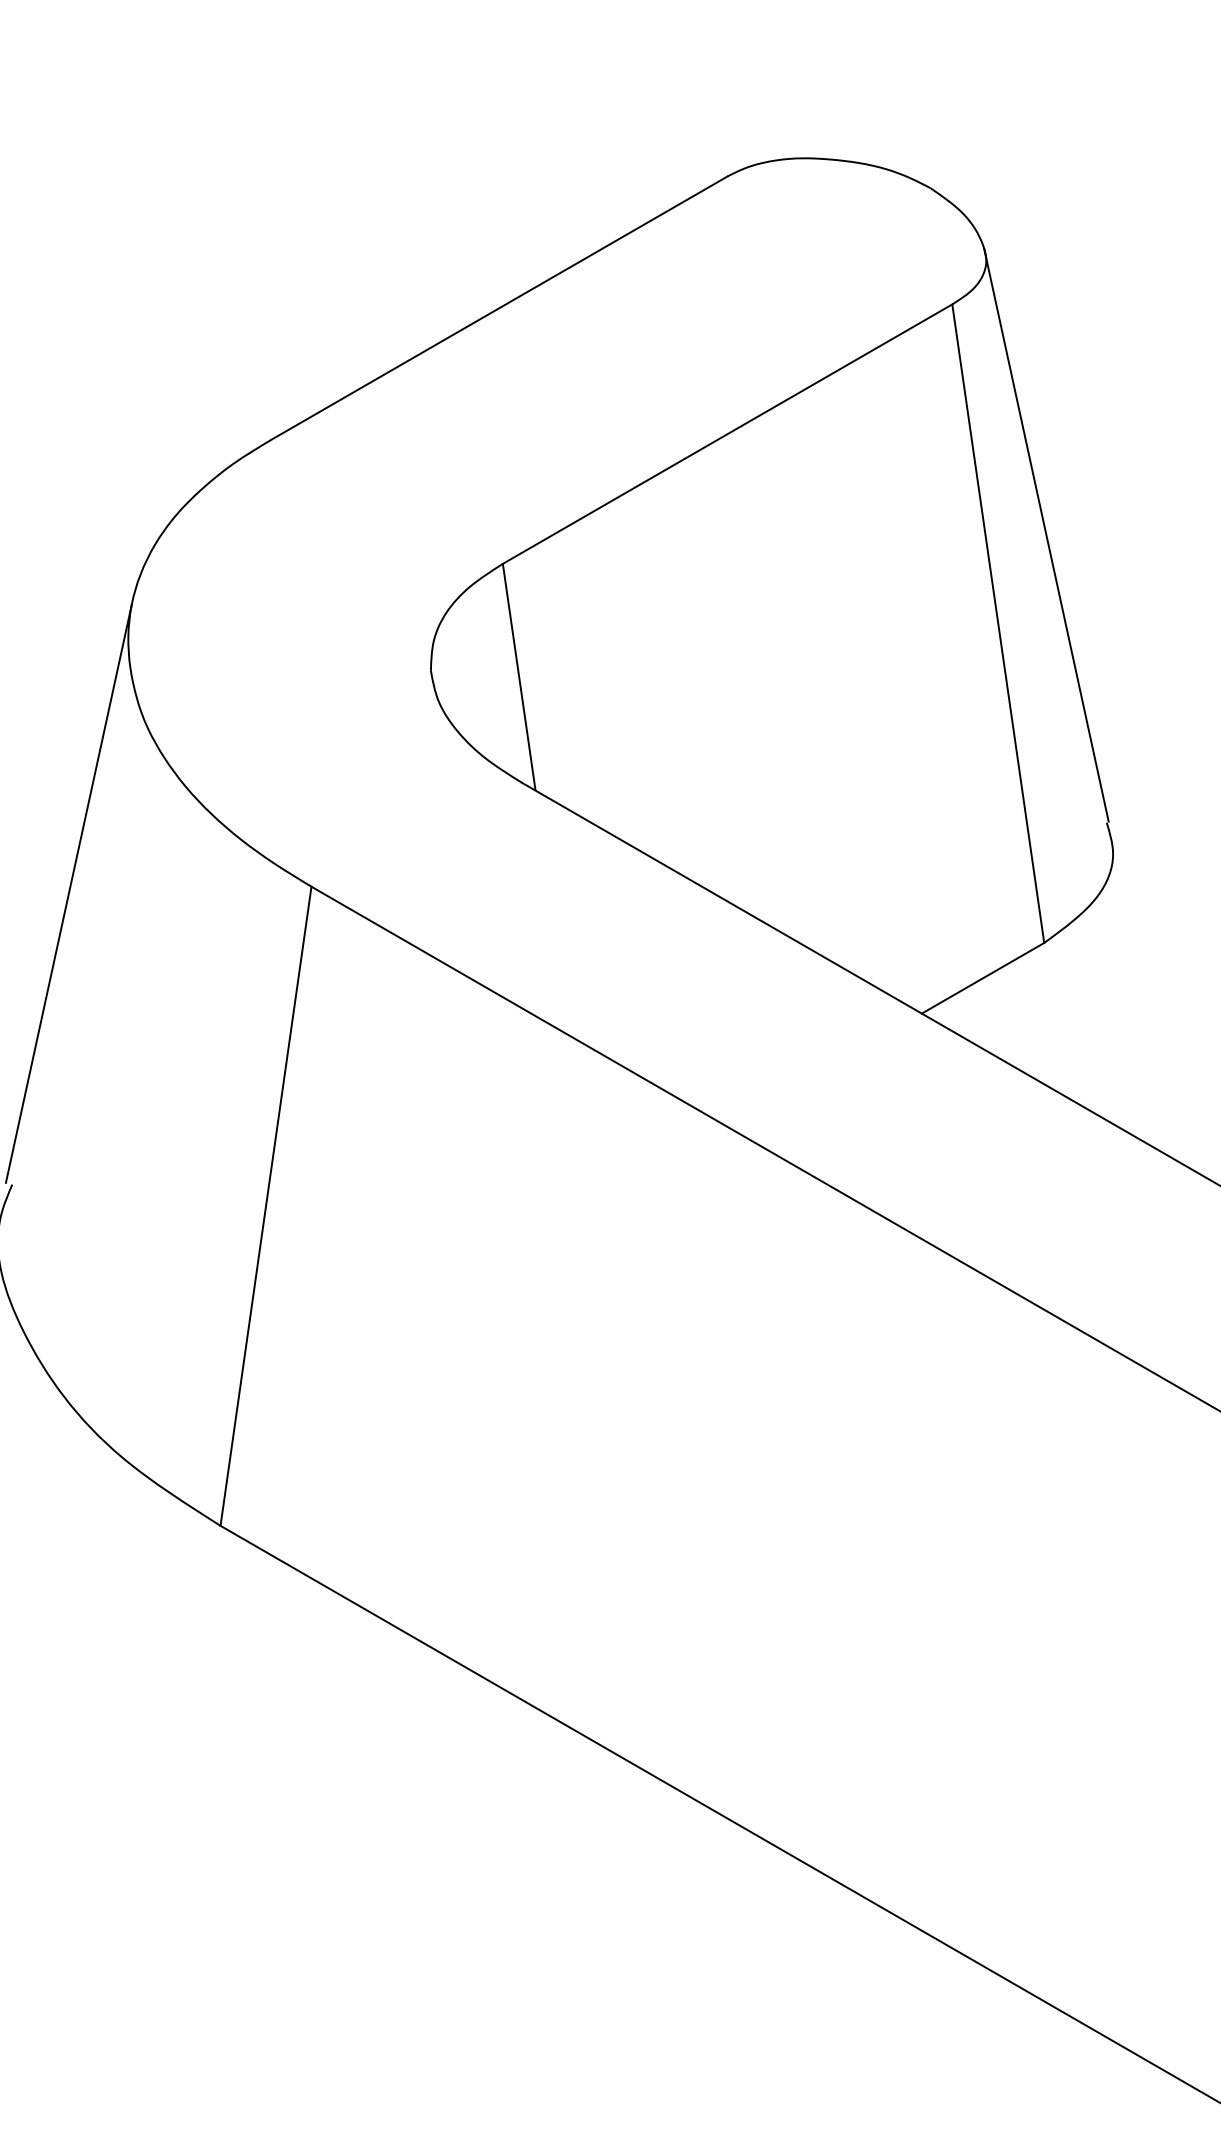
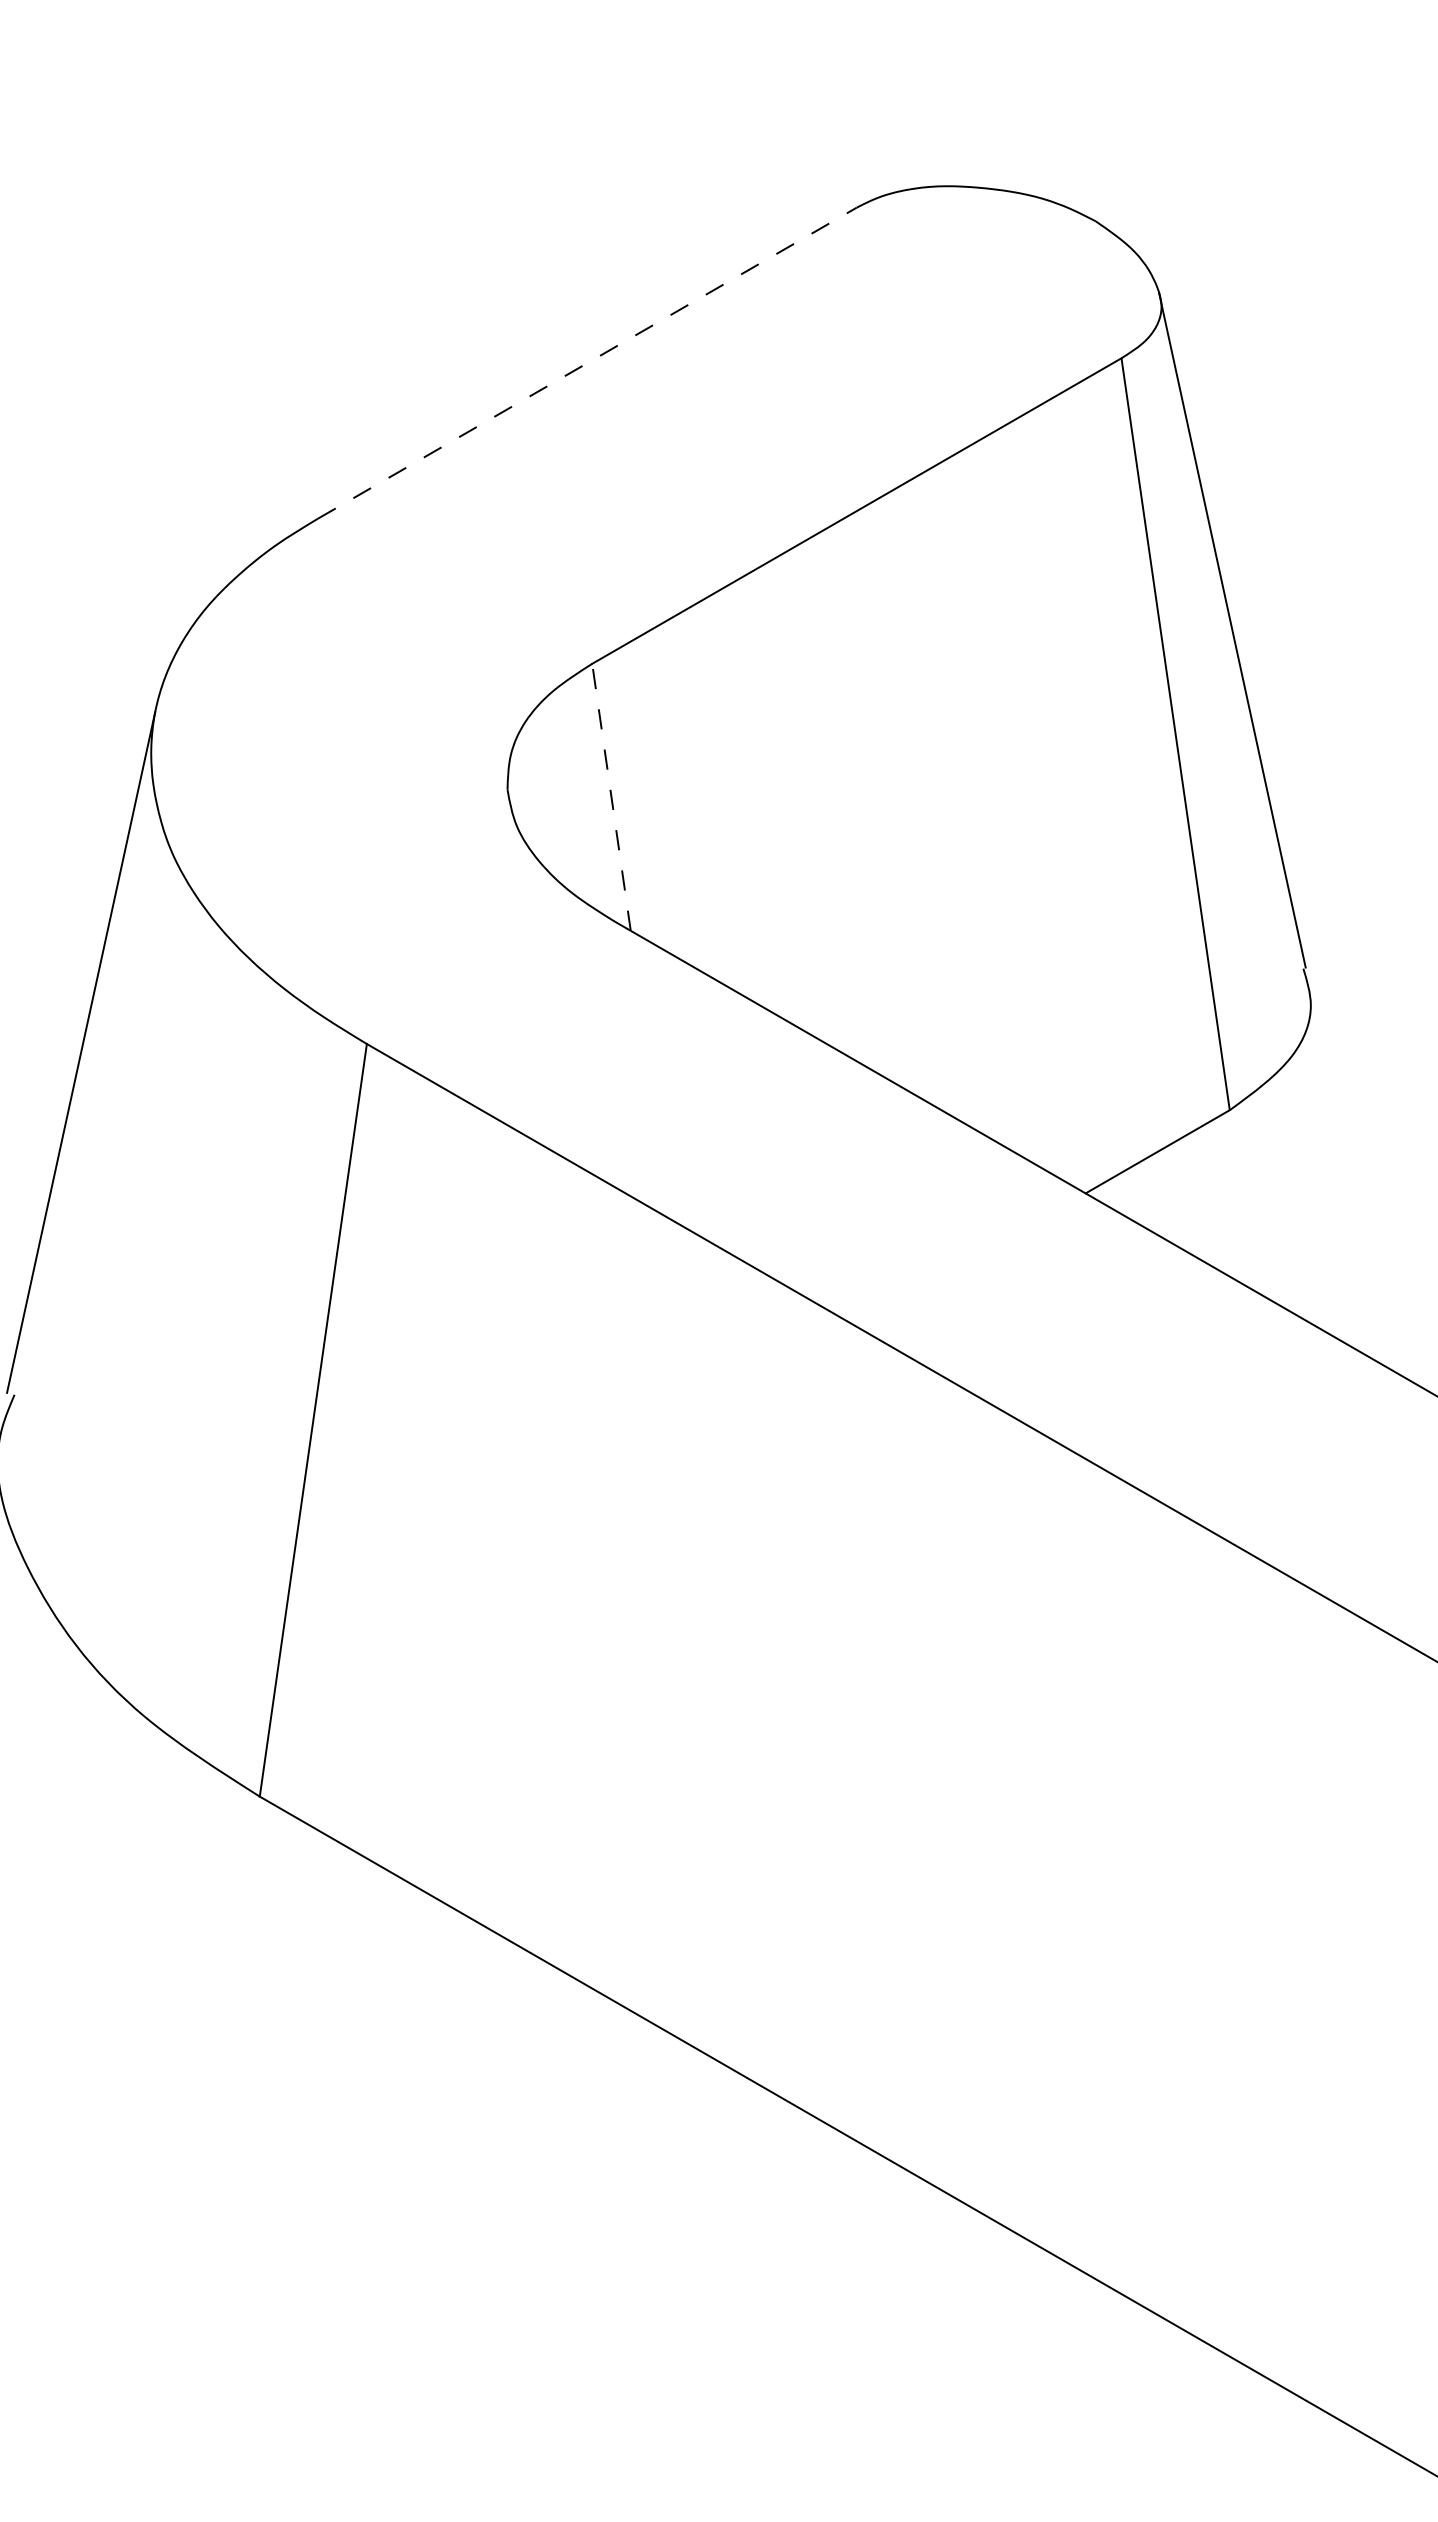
line: (498, 308) -> (587, 363), solid -> dashed
line: (519, 677) -> (611, 797), solid -> dashed

